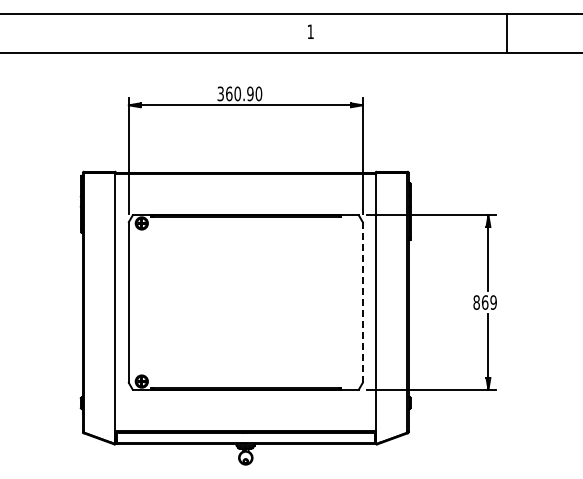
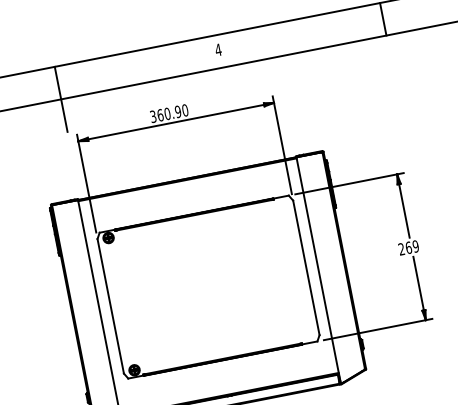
text: (310, 31) -> (218, 49), 1 -> 4
line: (118, 53) -> (61, 99), added
text: (476, 302) -> (401, 249), 869 -> 269
line: (362, 303) -> (306, 268), dashed -> solid

